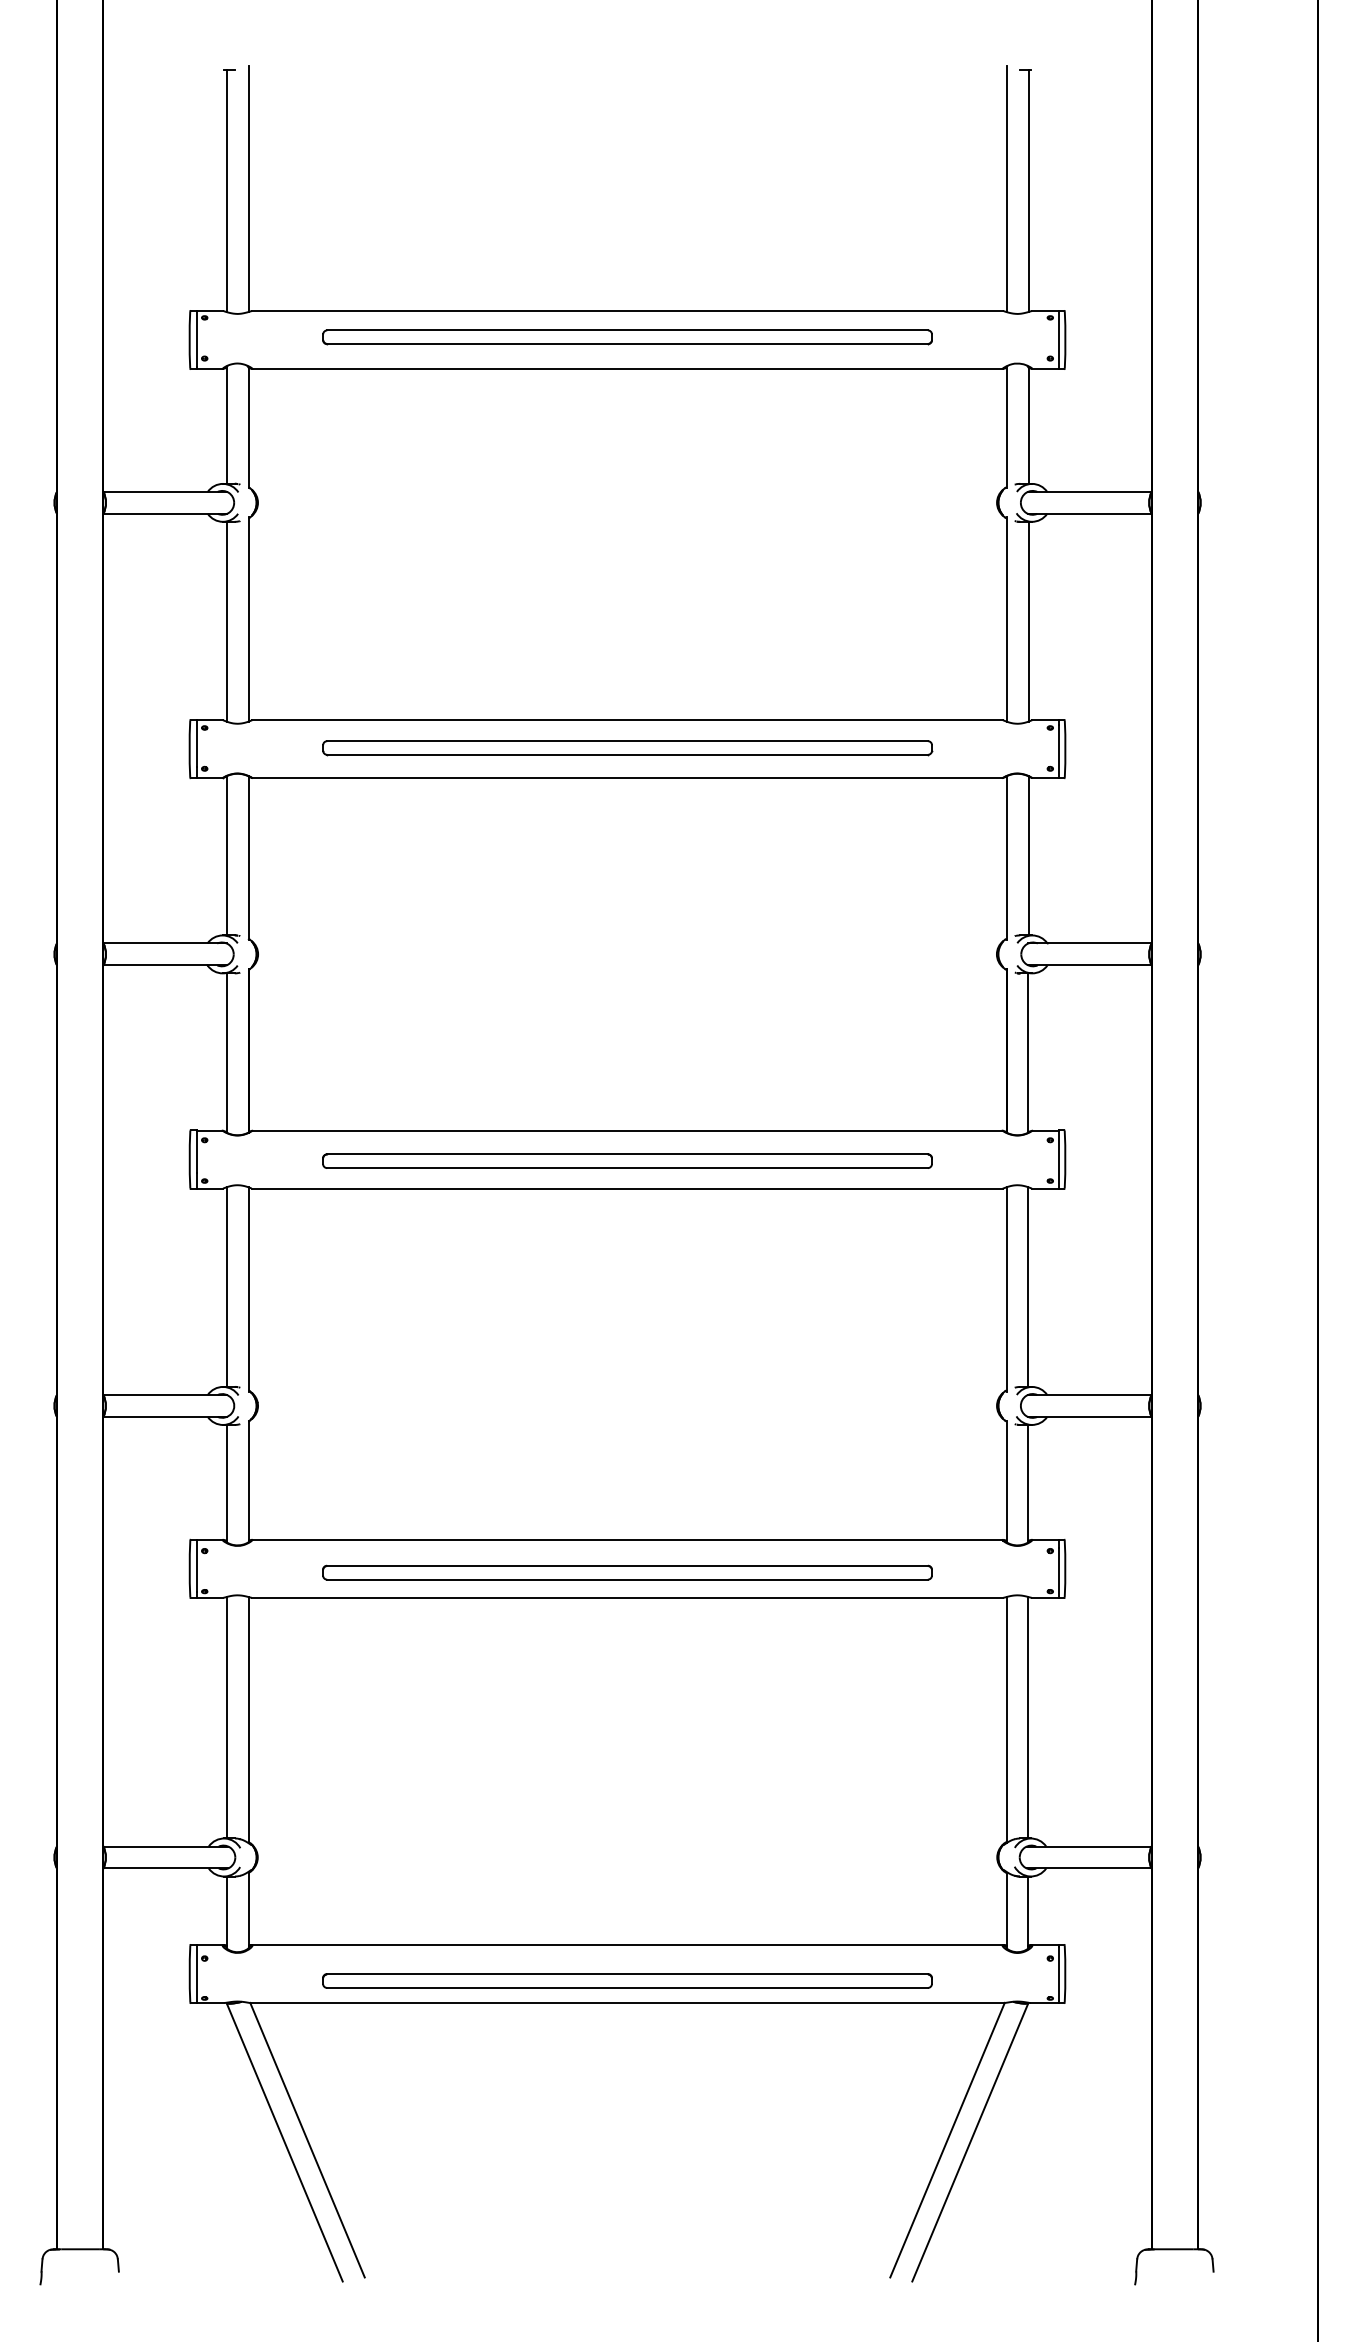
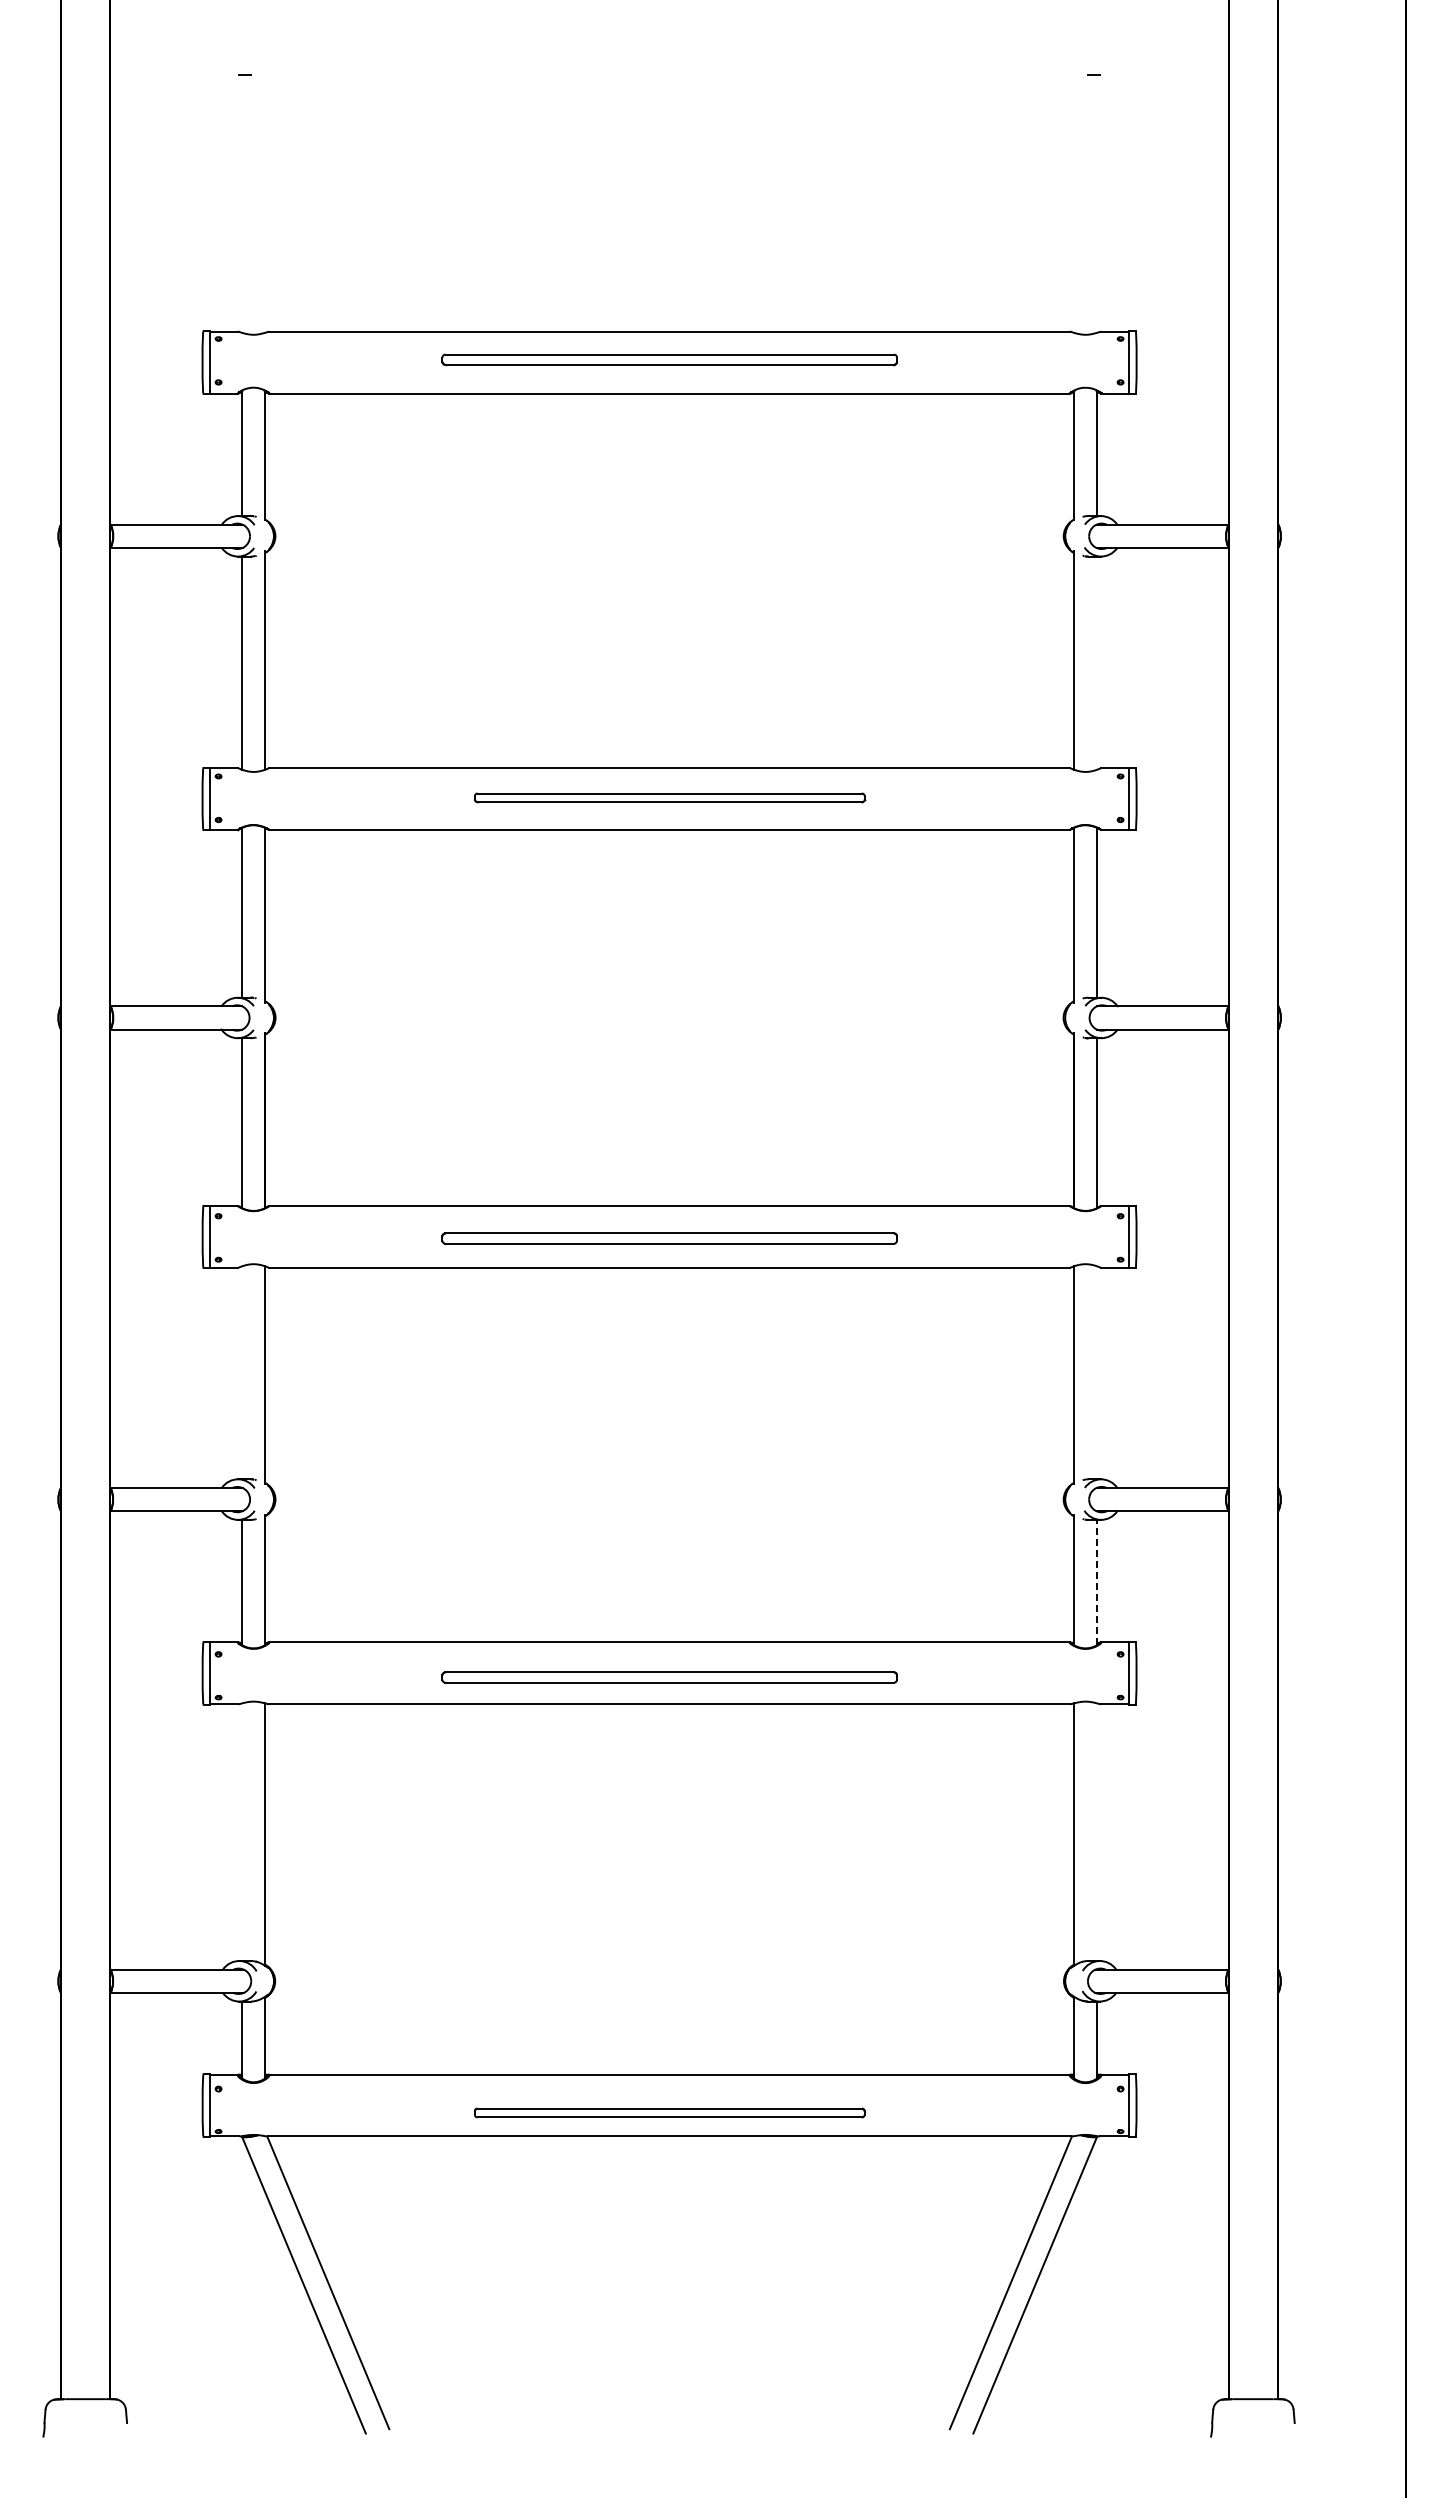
line: (248, 188) -> (265, 200), removed
line: (1006, 188) -> (1073, 200), removed
line: (227, 190) -> (242, 203), removed
line: (1028, 190) -> (1097, 203), removed
part: (627, 337) -> (669, 359), size x0.7
line: (1028, 621) -> (1097, 662), removed
part: (627, 747) -> (669, 797), size x0.6
part: (627, 1161) -> (669, 1238), size x0.7
line: (226, 1286) -> (241, 1372), removed
line: (1028, 1286) -> (1097, 1372), removed
line: (1028, 1483) -> (1097, 1582), solid -> dashed
part: (627, 1572) -> (669, 1677), size x0.7
line: (226, 1717) -> (241, 1831), removed
line: (1028, 1717) -> (1097, 1831), removed
part: (627, 1980) -> (669, 2112), size x0.6

